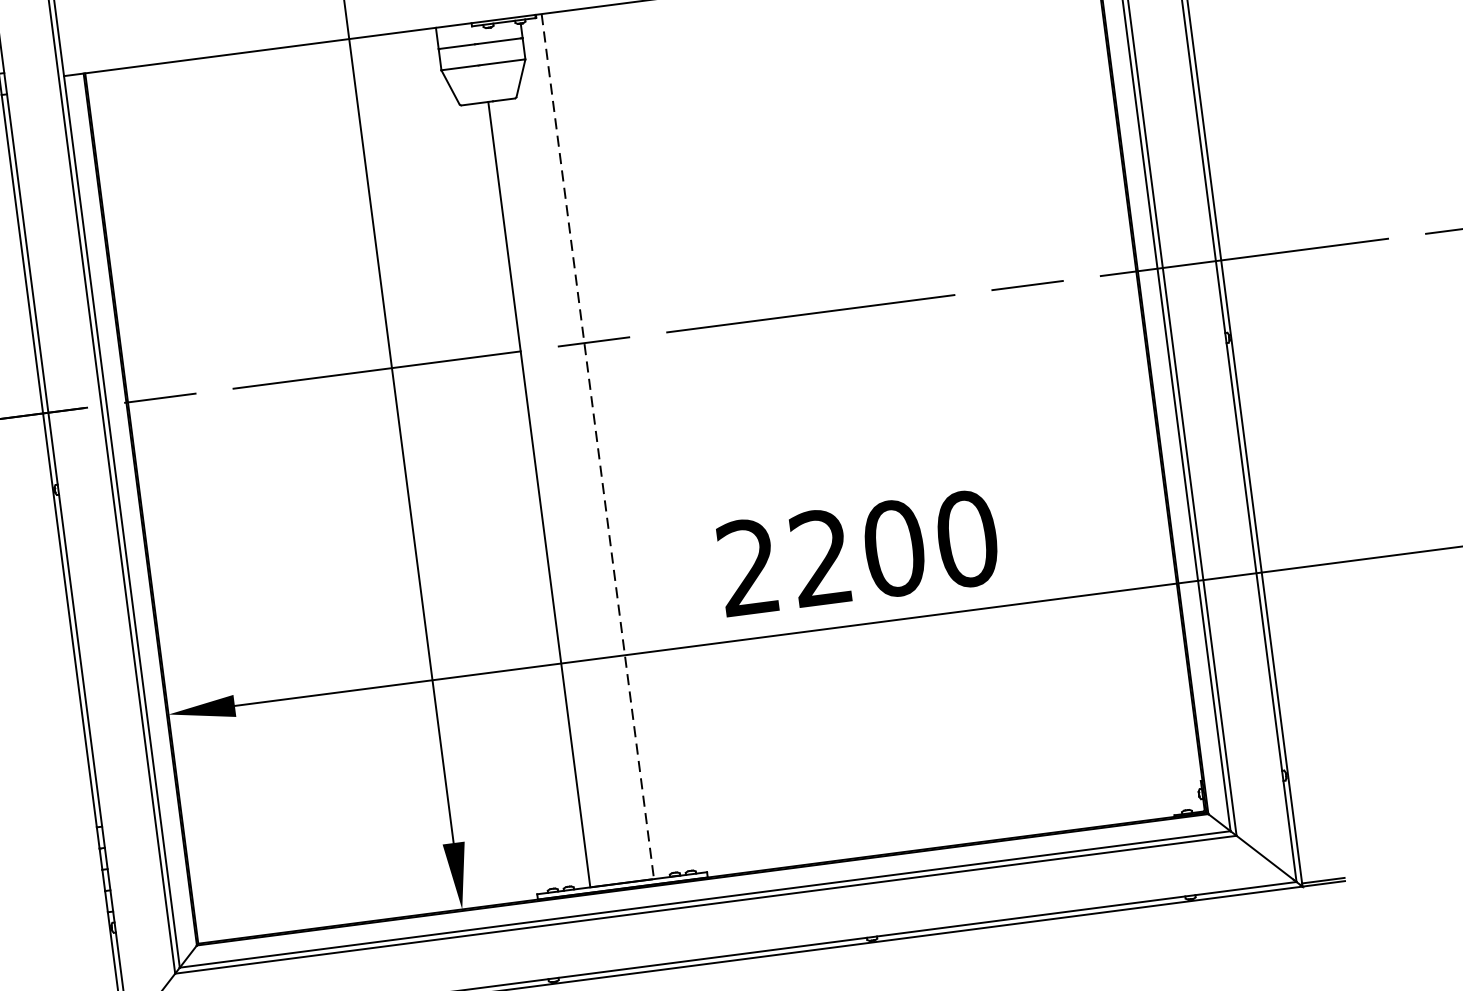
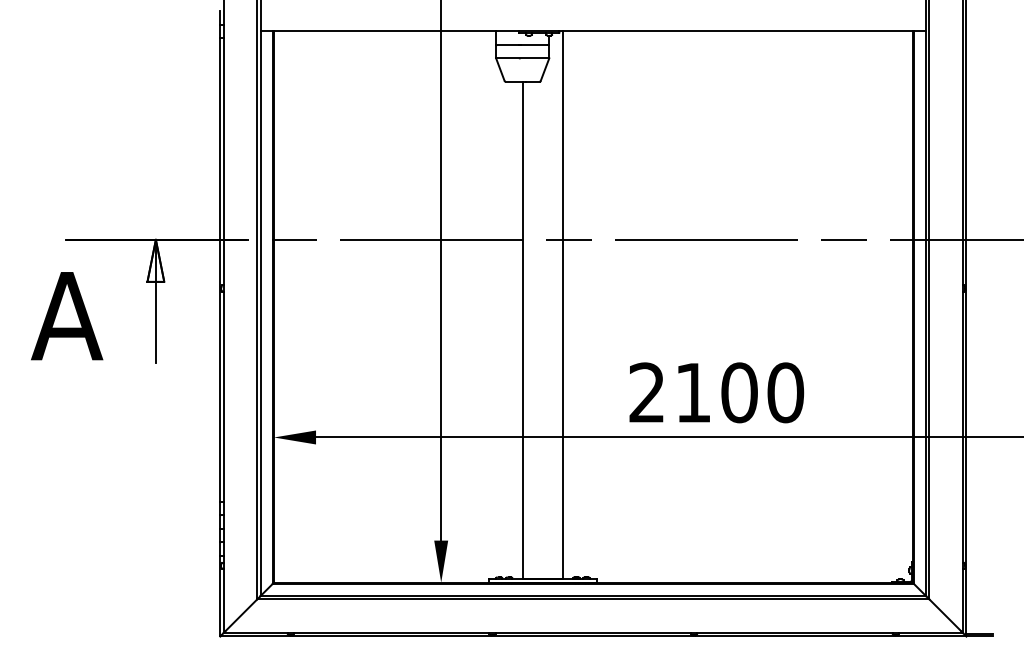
line: (598, 446) -> (563, 305), dashed -> solid
text: (820, 557) -> (692, 392), 2200 -> 2100

